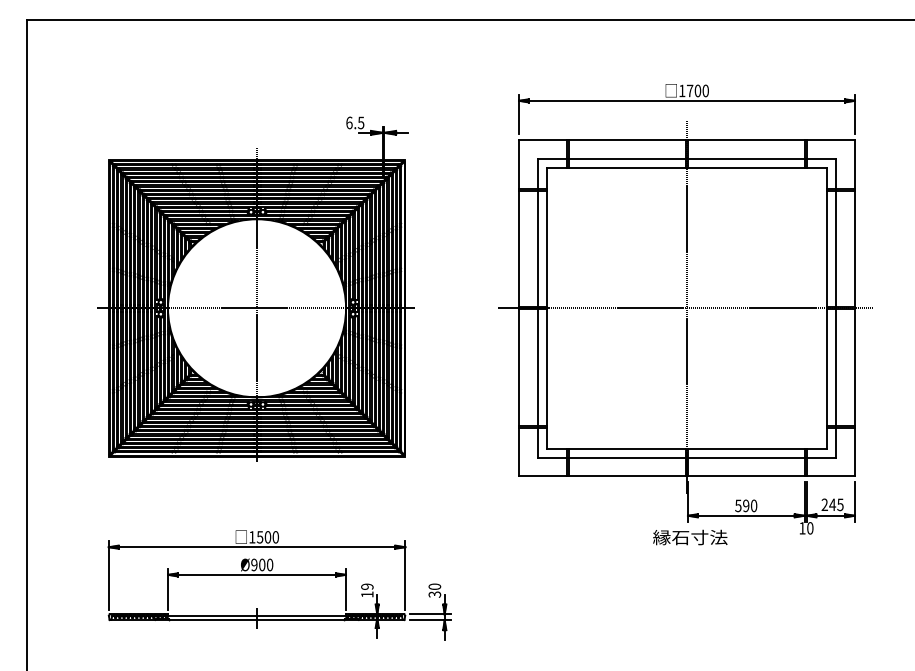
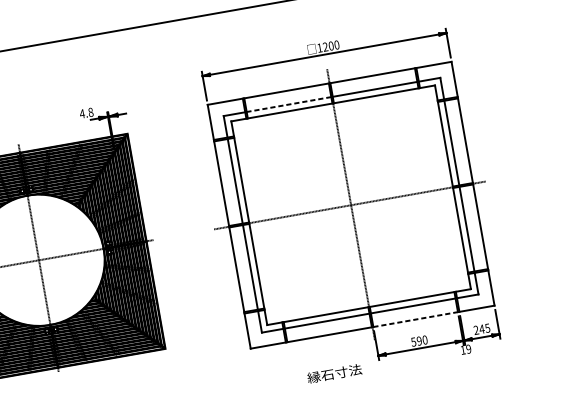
text: (689, 90) -> (325, 46), 1700 -> 1200
text: (354, 122) -> (85, 112), 6.5 -> 4.8
line: (627, 159) -> (288, 104), solid -> dashed
line: (746, 476) -> (415, 319), solid -> dashed
text: (810, 528) -> (468, 349), 10 -> 19
text: (690, 537) -> (334, 373), moved

